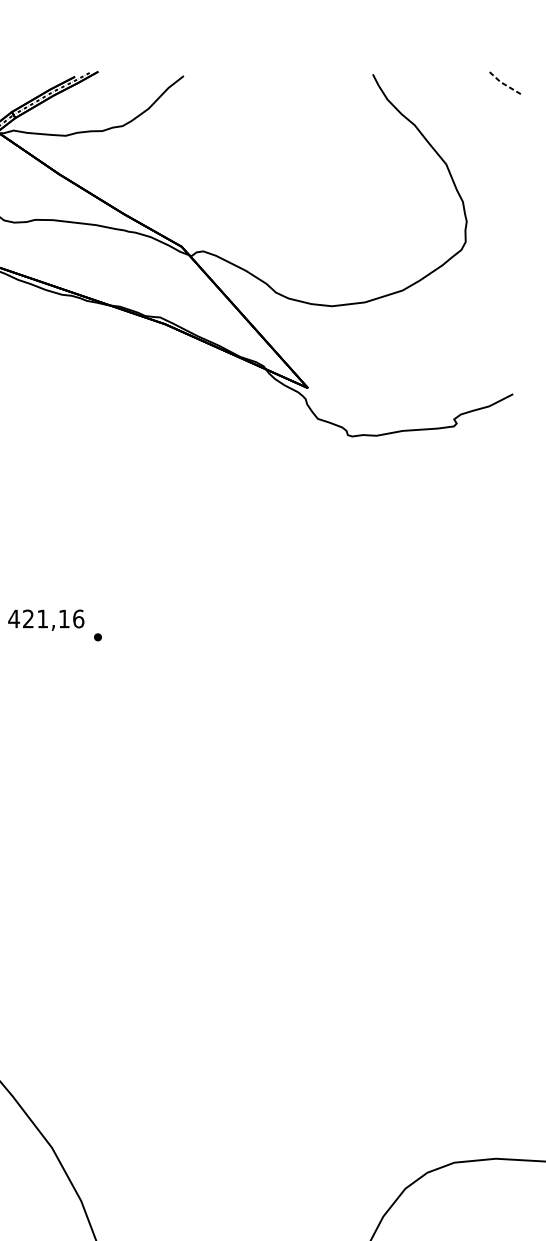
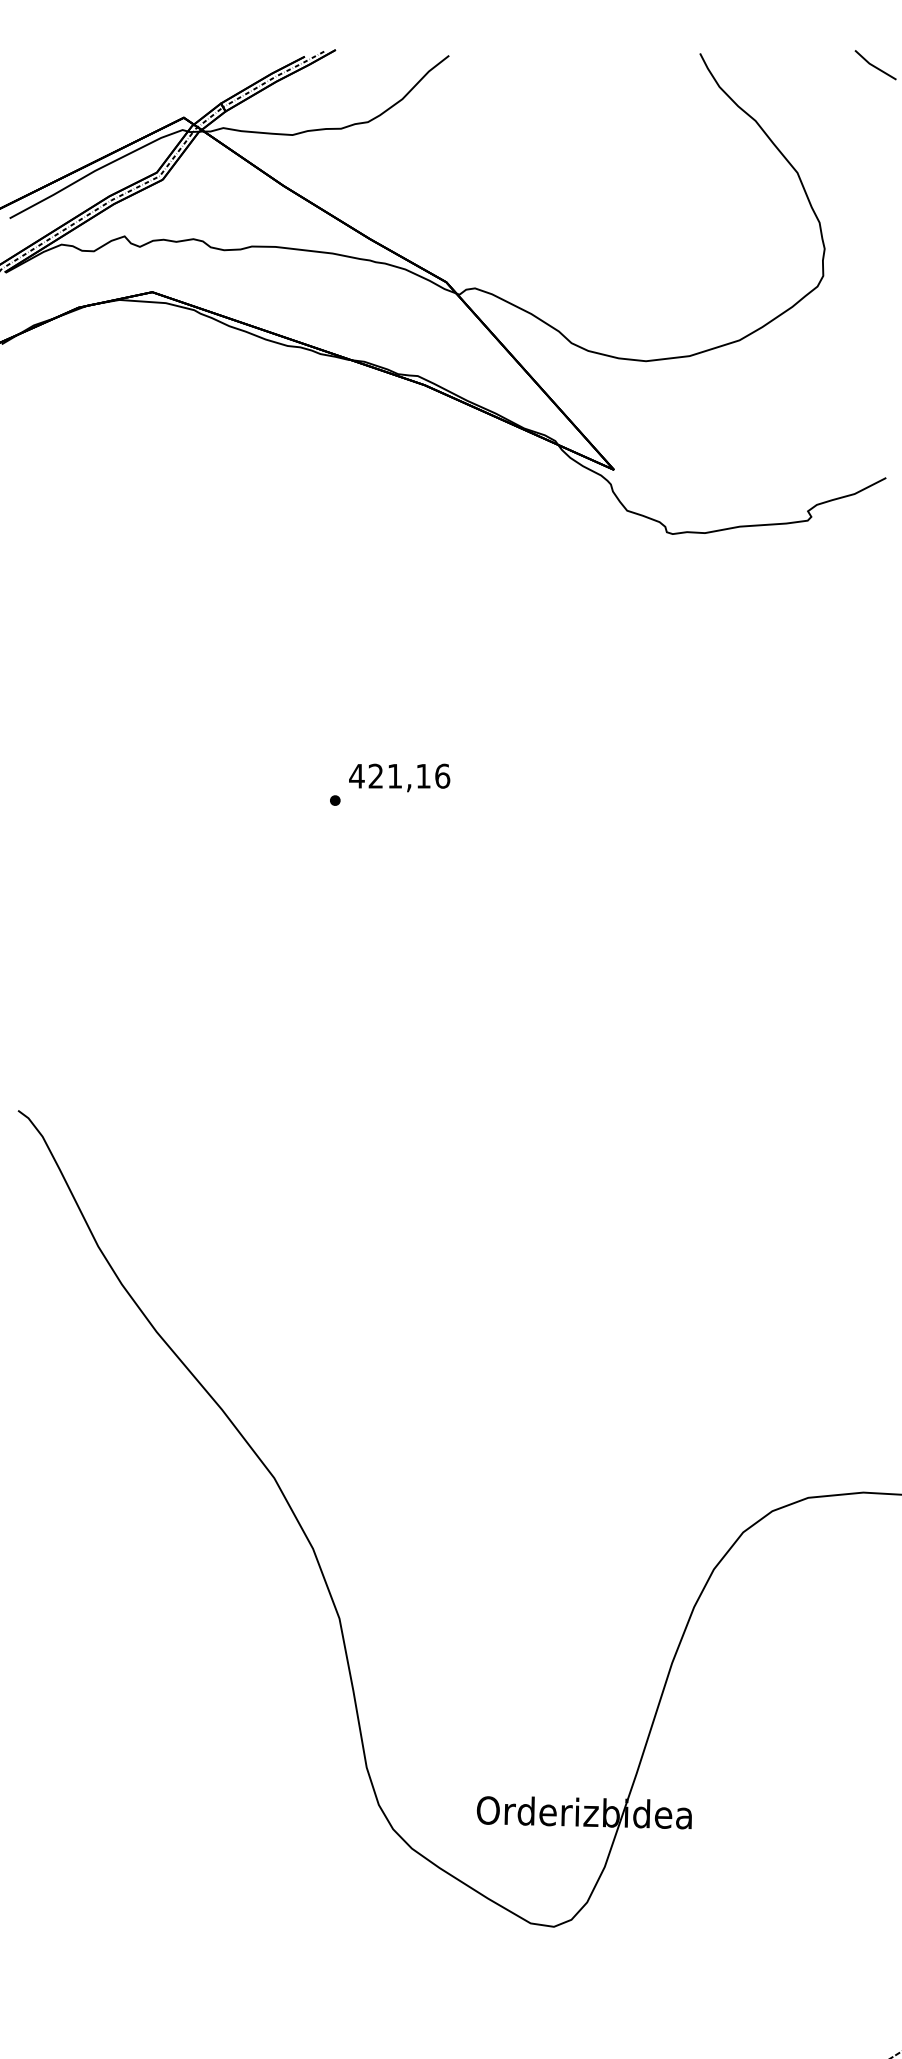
line: (504, 84) -> (874, 66), dashed -> solid
text: (46, 619) -> (399, 777), moved

